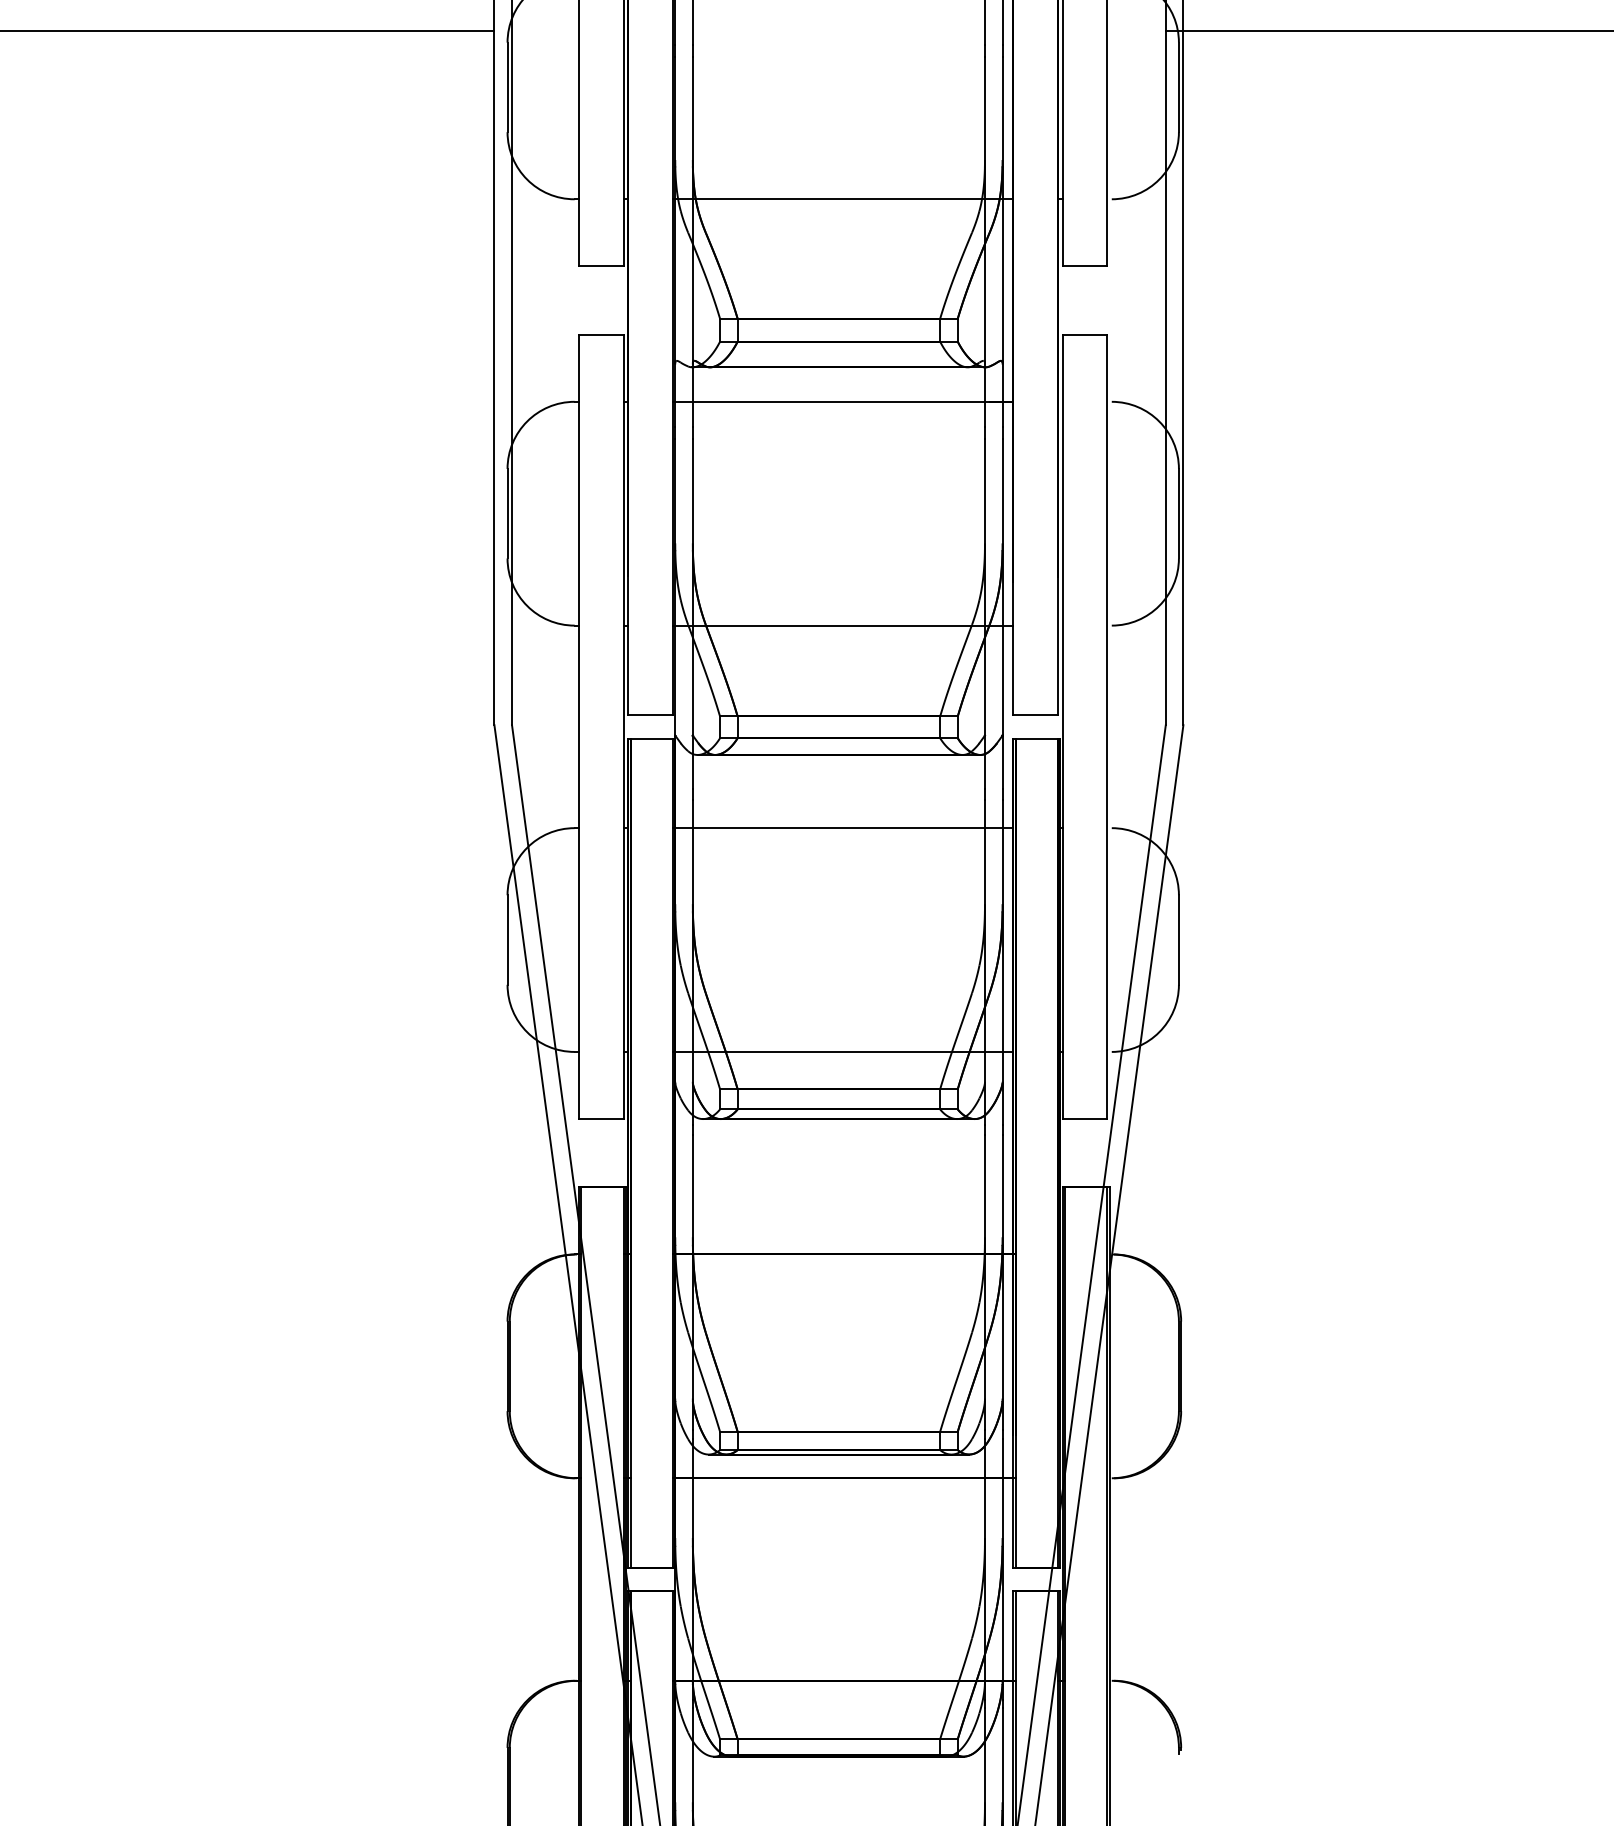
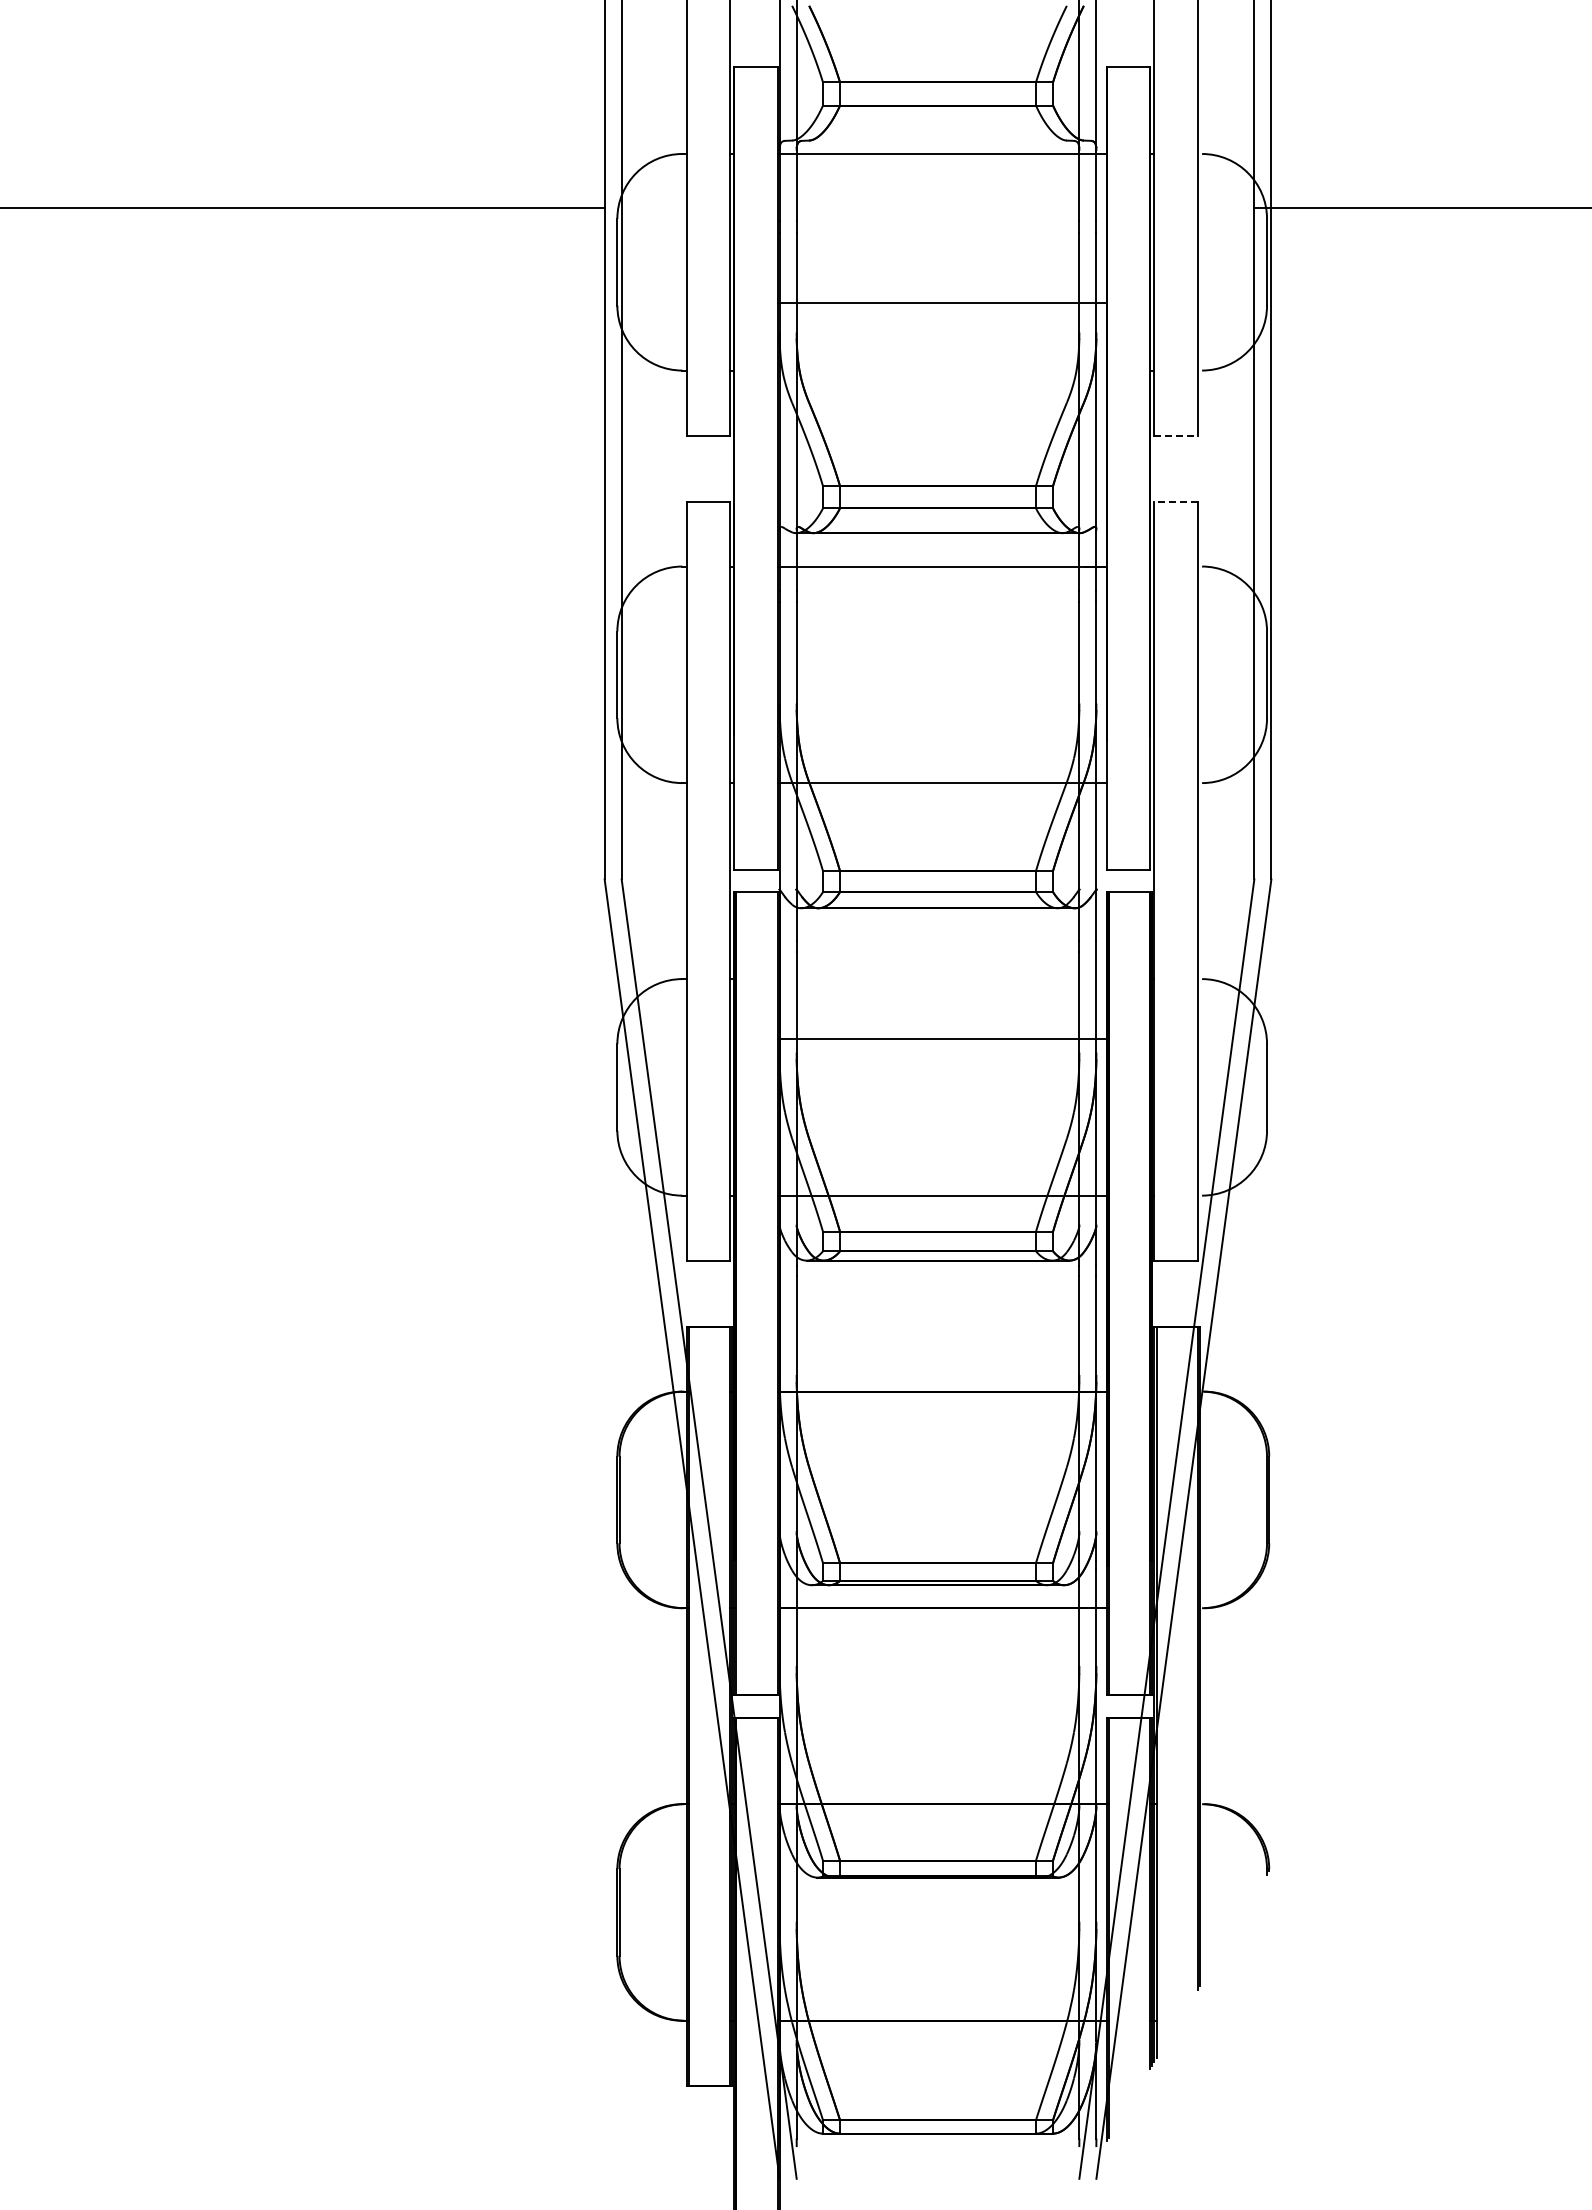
line: (842, 199) -> (941, 302), moved
line: (1085, 266) -> (1176, 435), solid -> dashed
line: (1085, 334) -> (1176, 501), solid -> dashed
line: (842, 828) -> (941, 1039), moved

